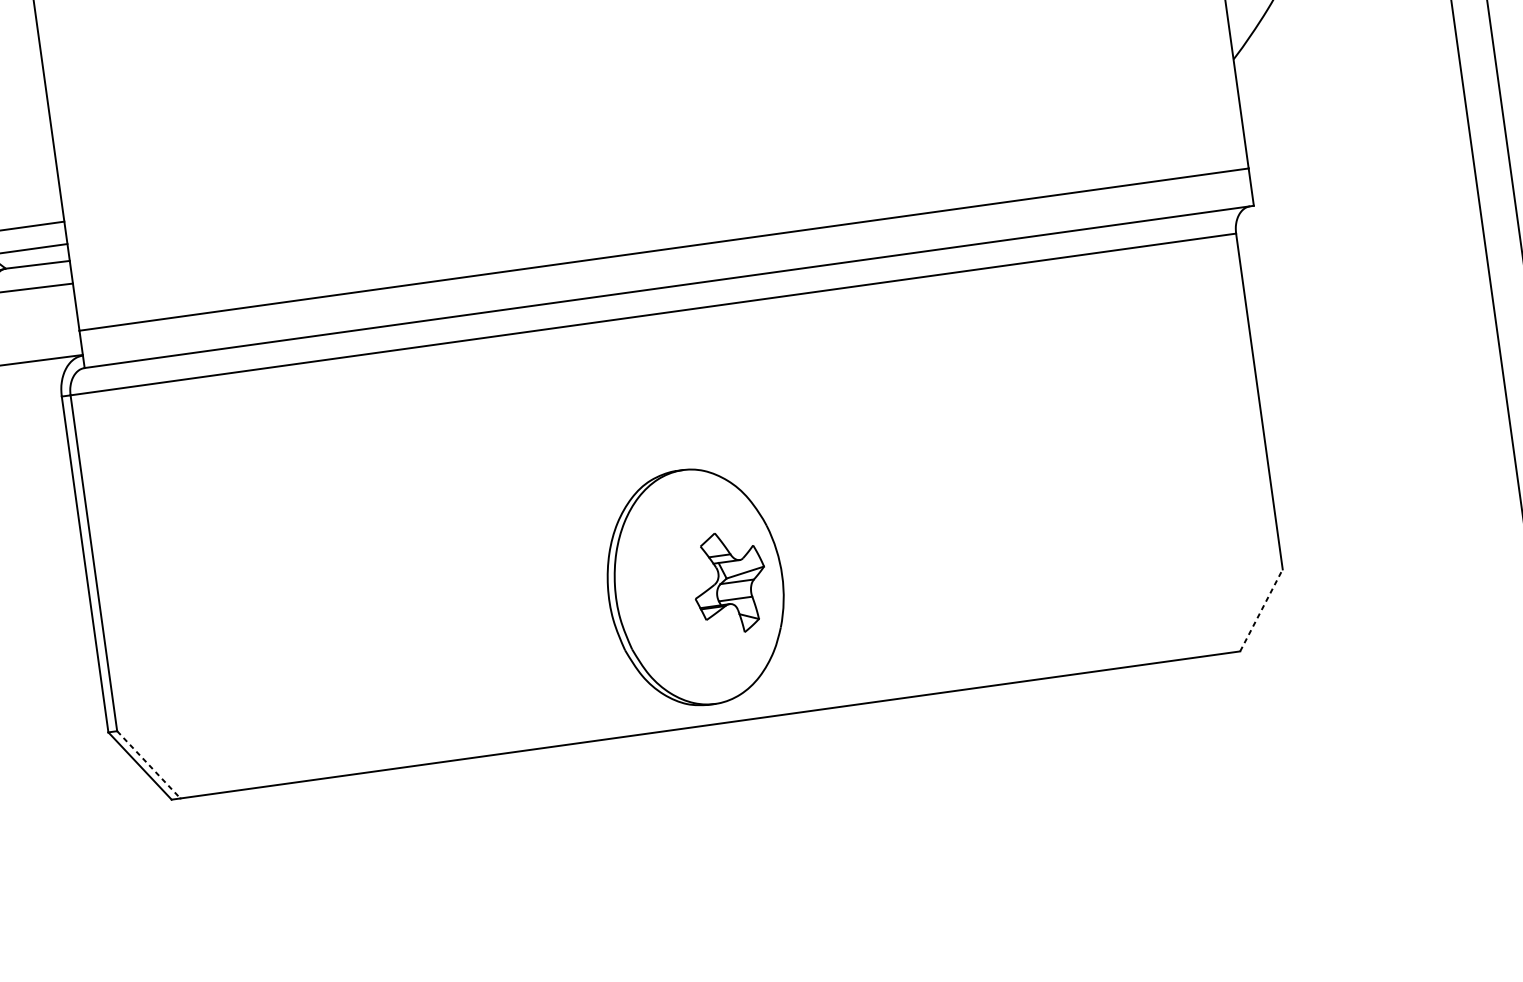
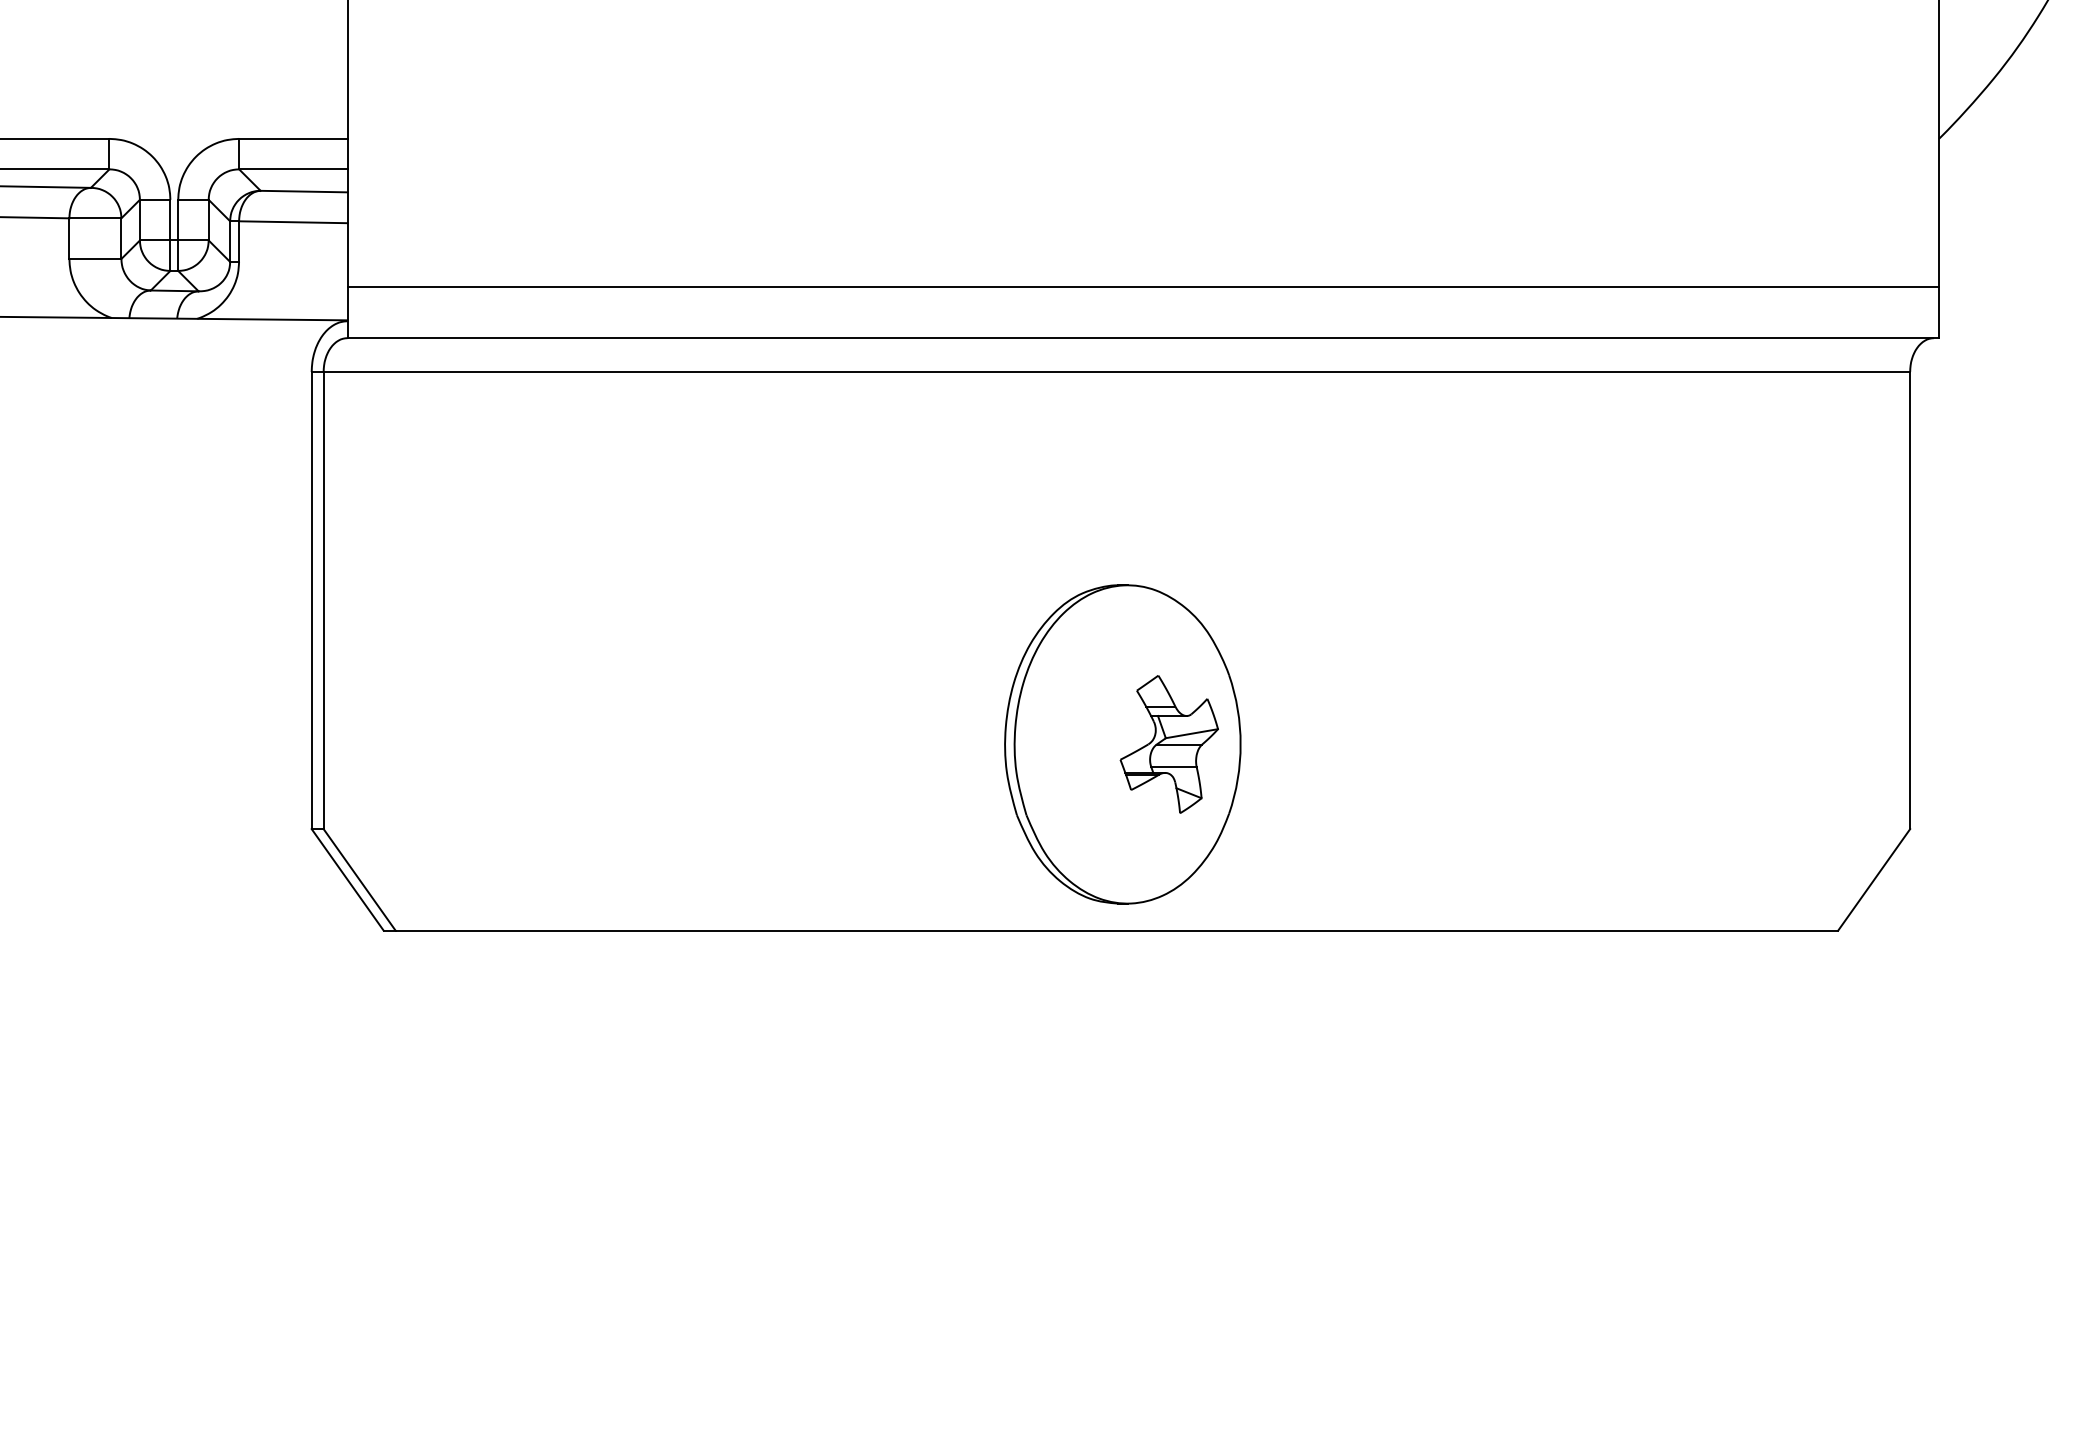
line: (1261, 610) -> (1874, 879), dashed -> solid
line: (148, 765) -> (359, 880), dashed -> solid

